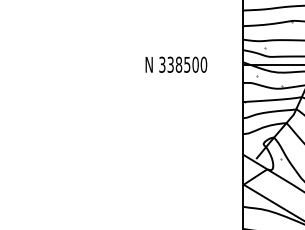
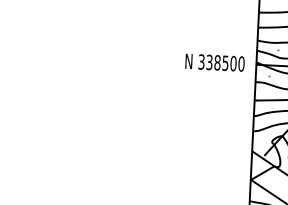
text: (176, 64) -> (215, 62), moved

